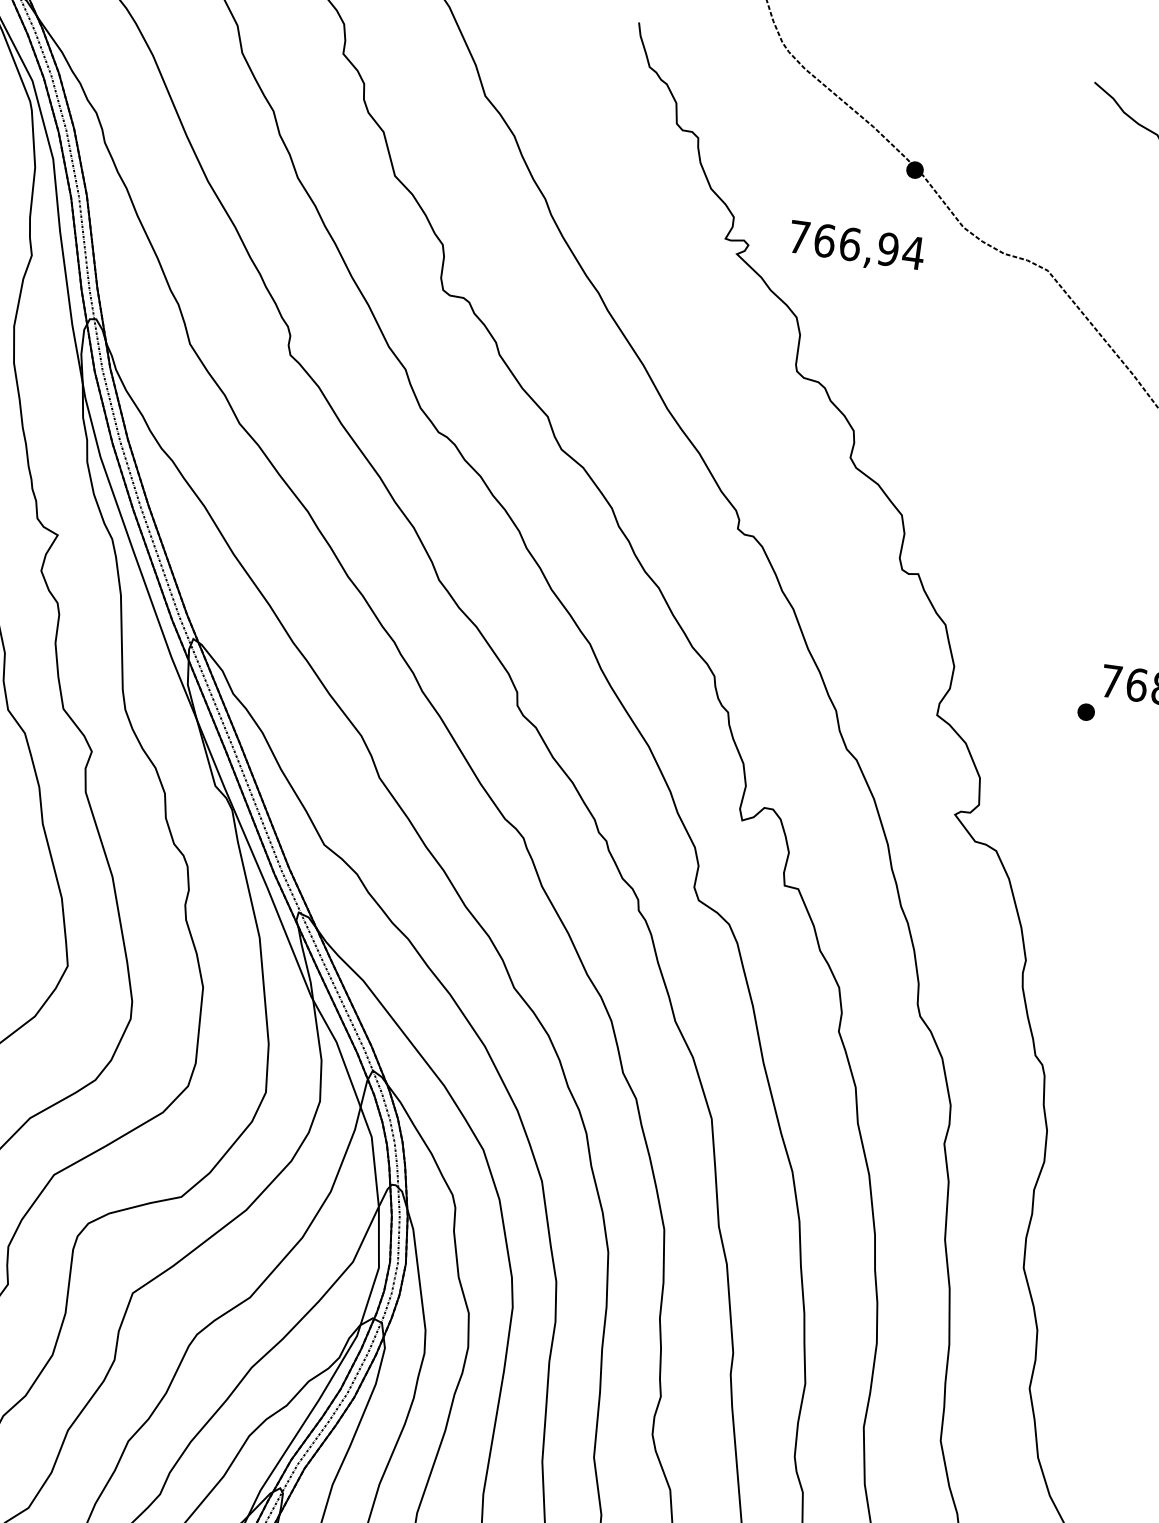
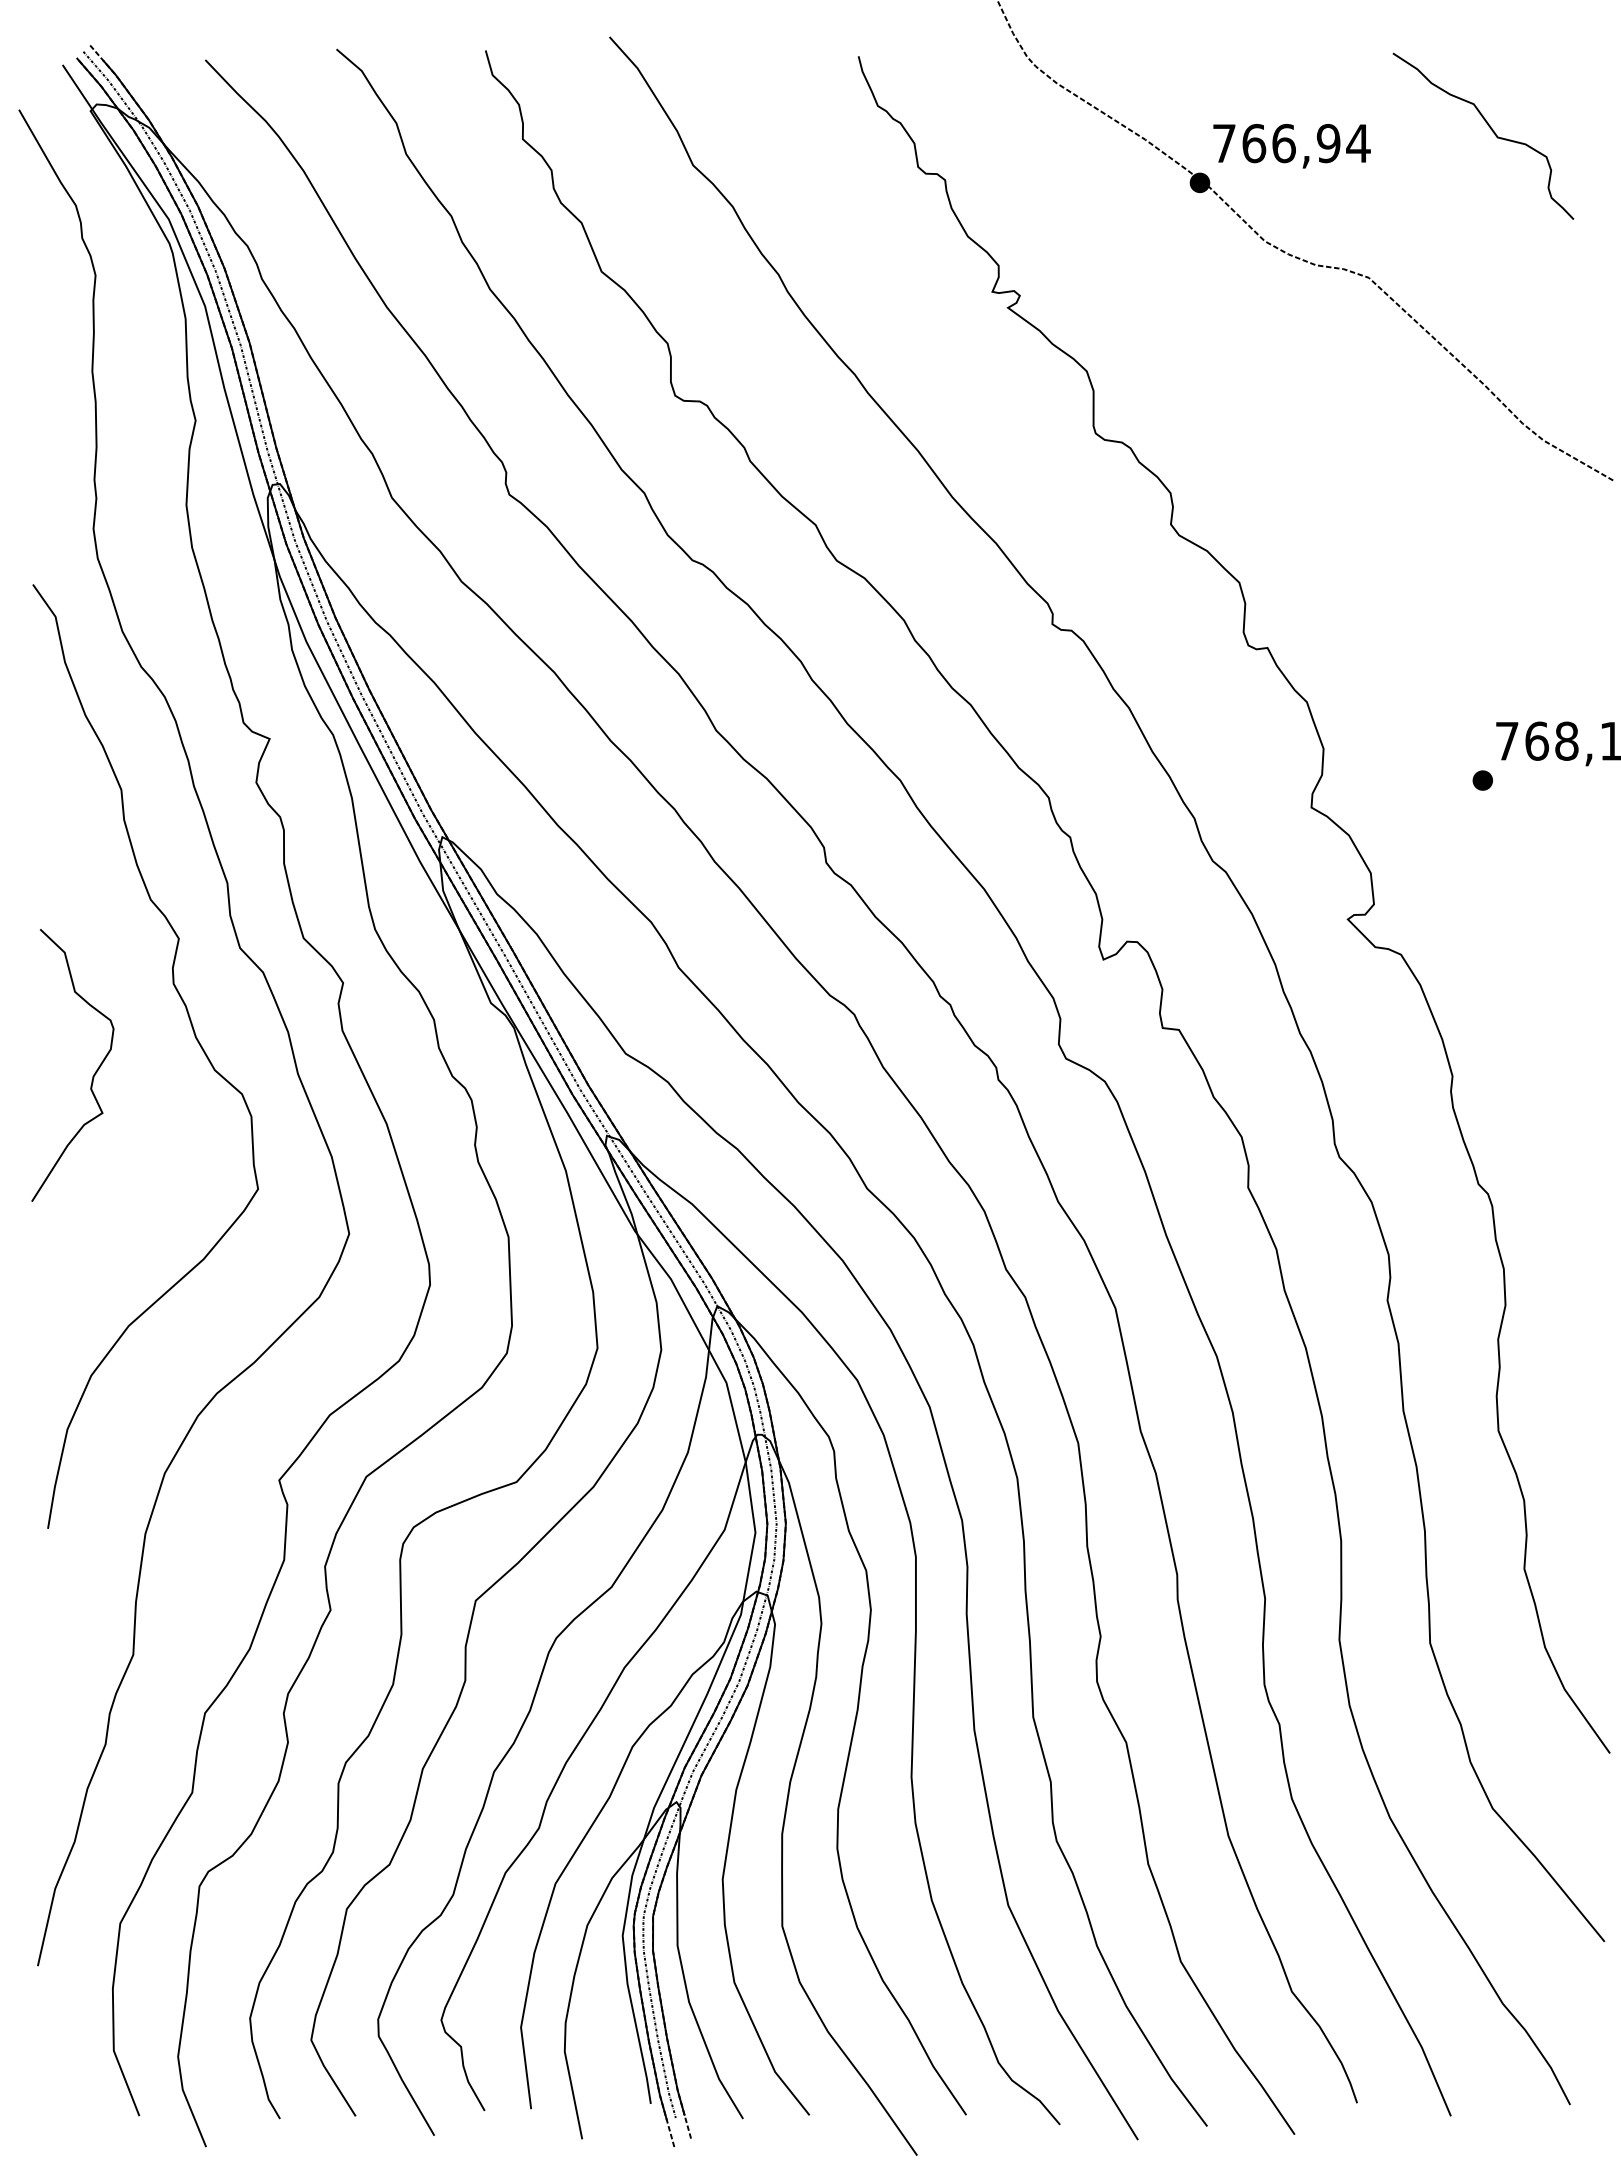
text: (856, 247) -> (1291, 146), moved

